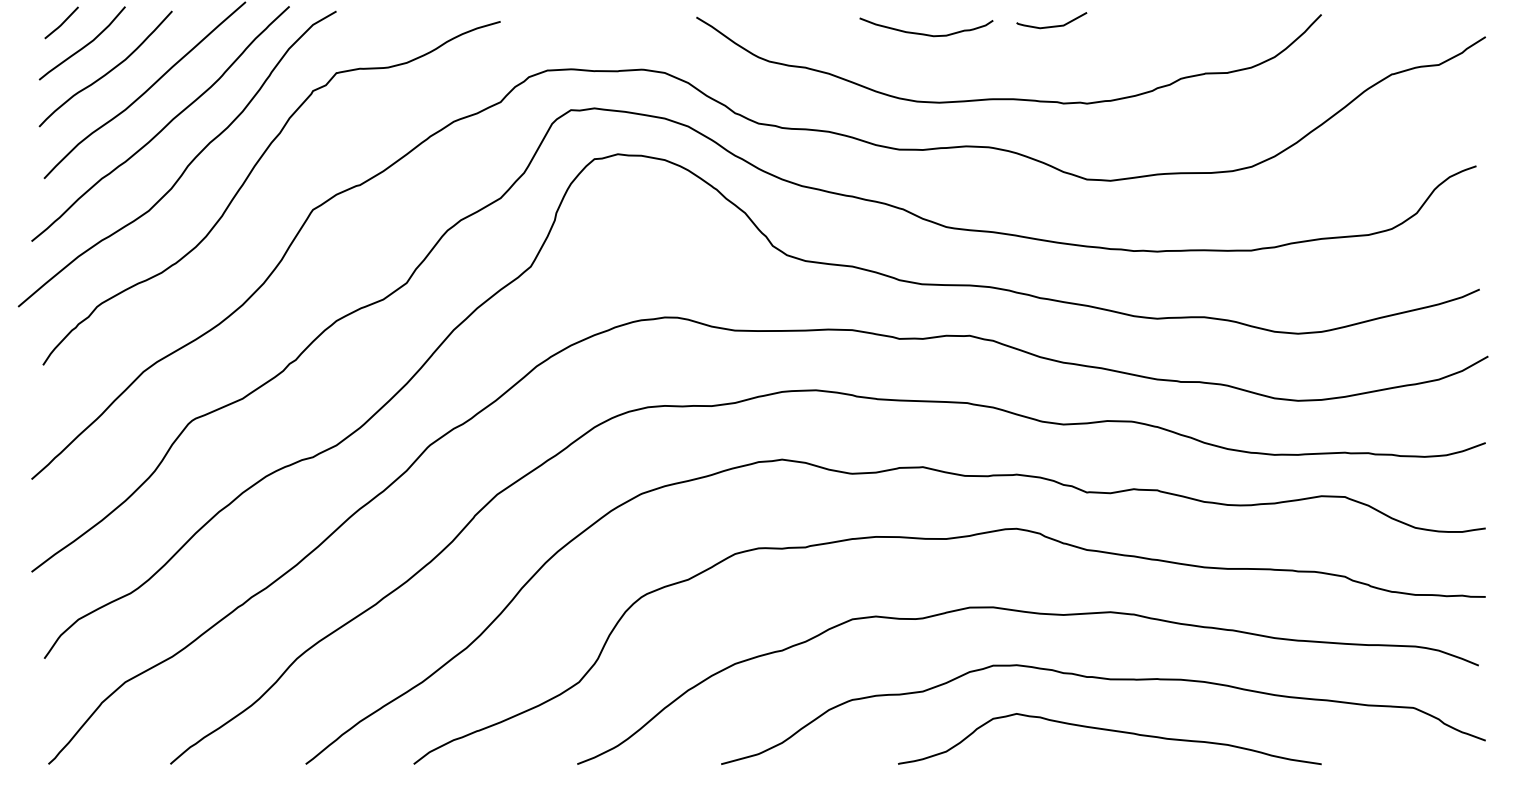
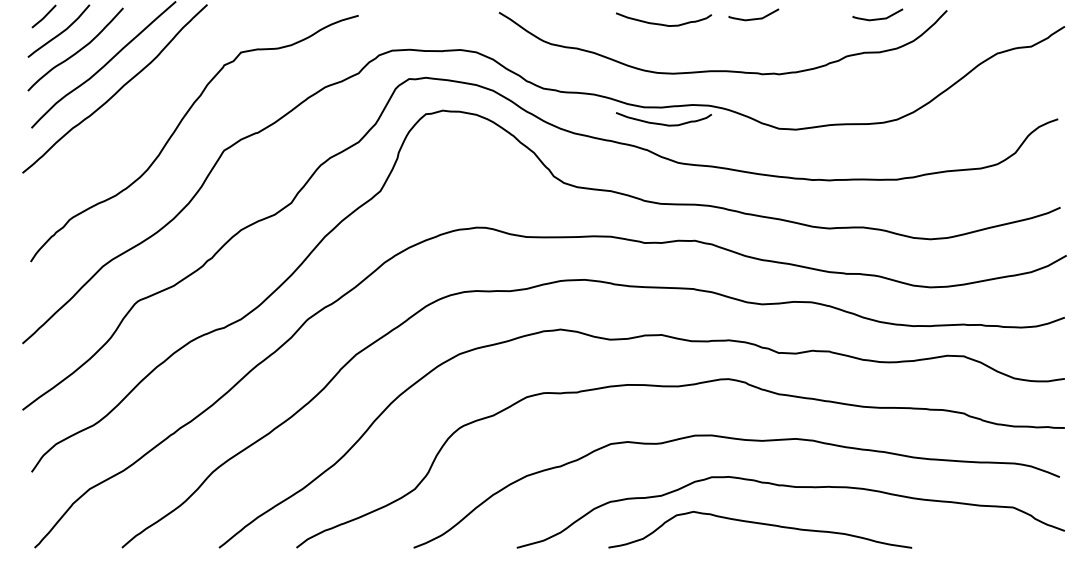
curve: (1226, 25) -> (879, 18), added
curve: (185, 167) -> (132, 120), removed
curve: (925, 172) -> (663, 123), added
curve: (1110, 731) -> (760, 524), moved

